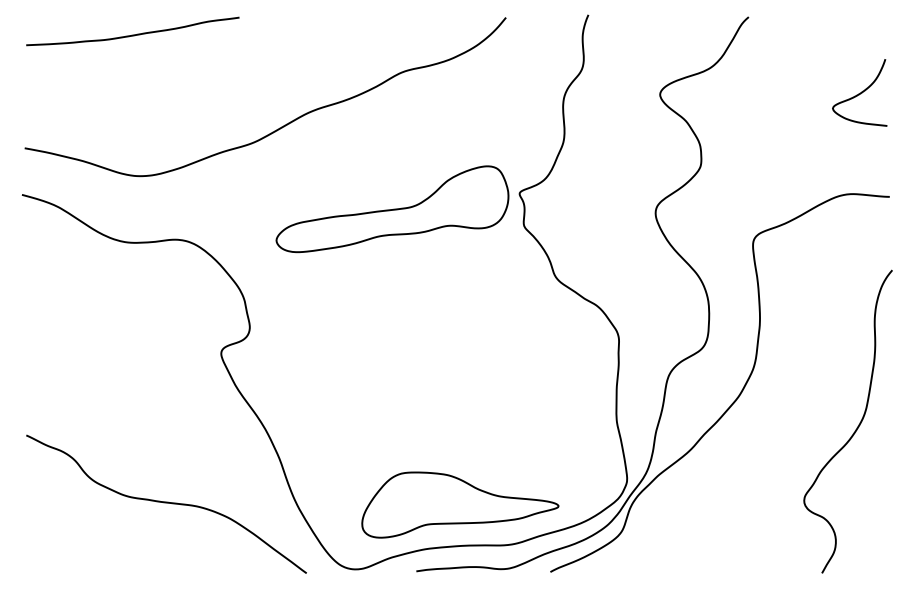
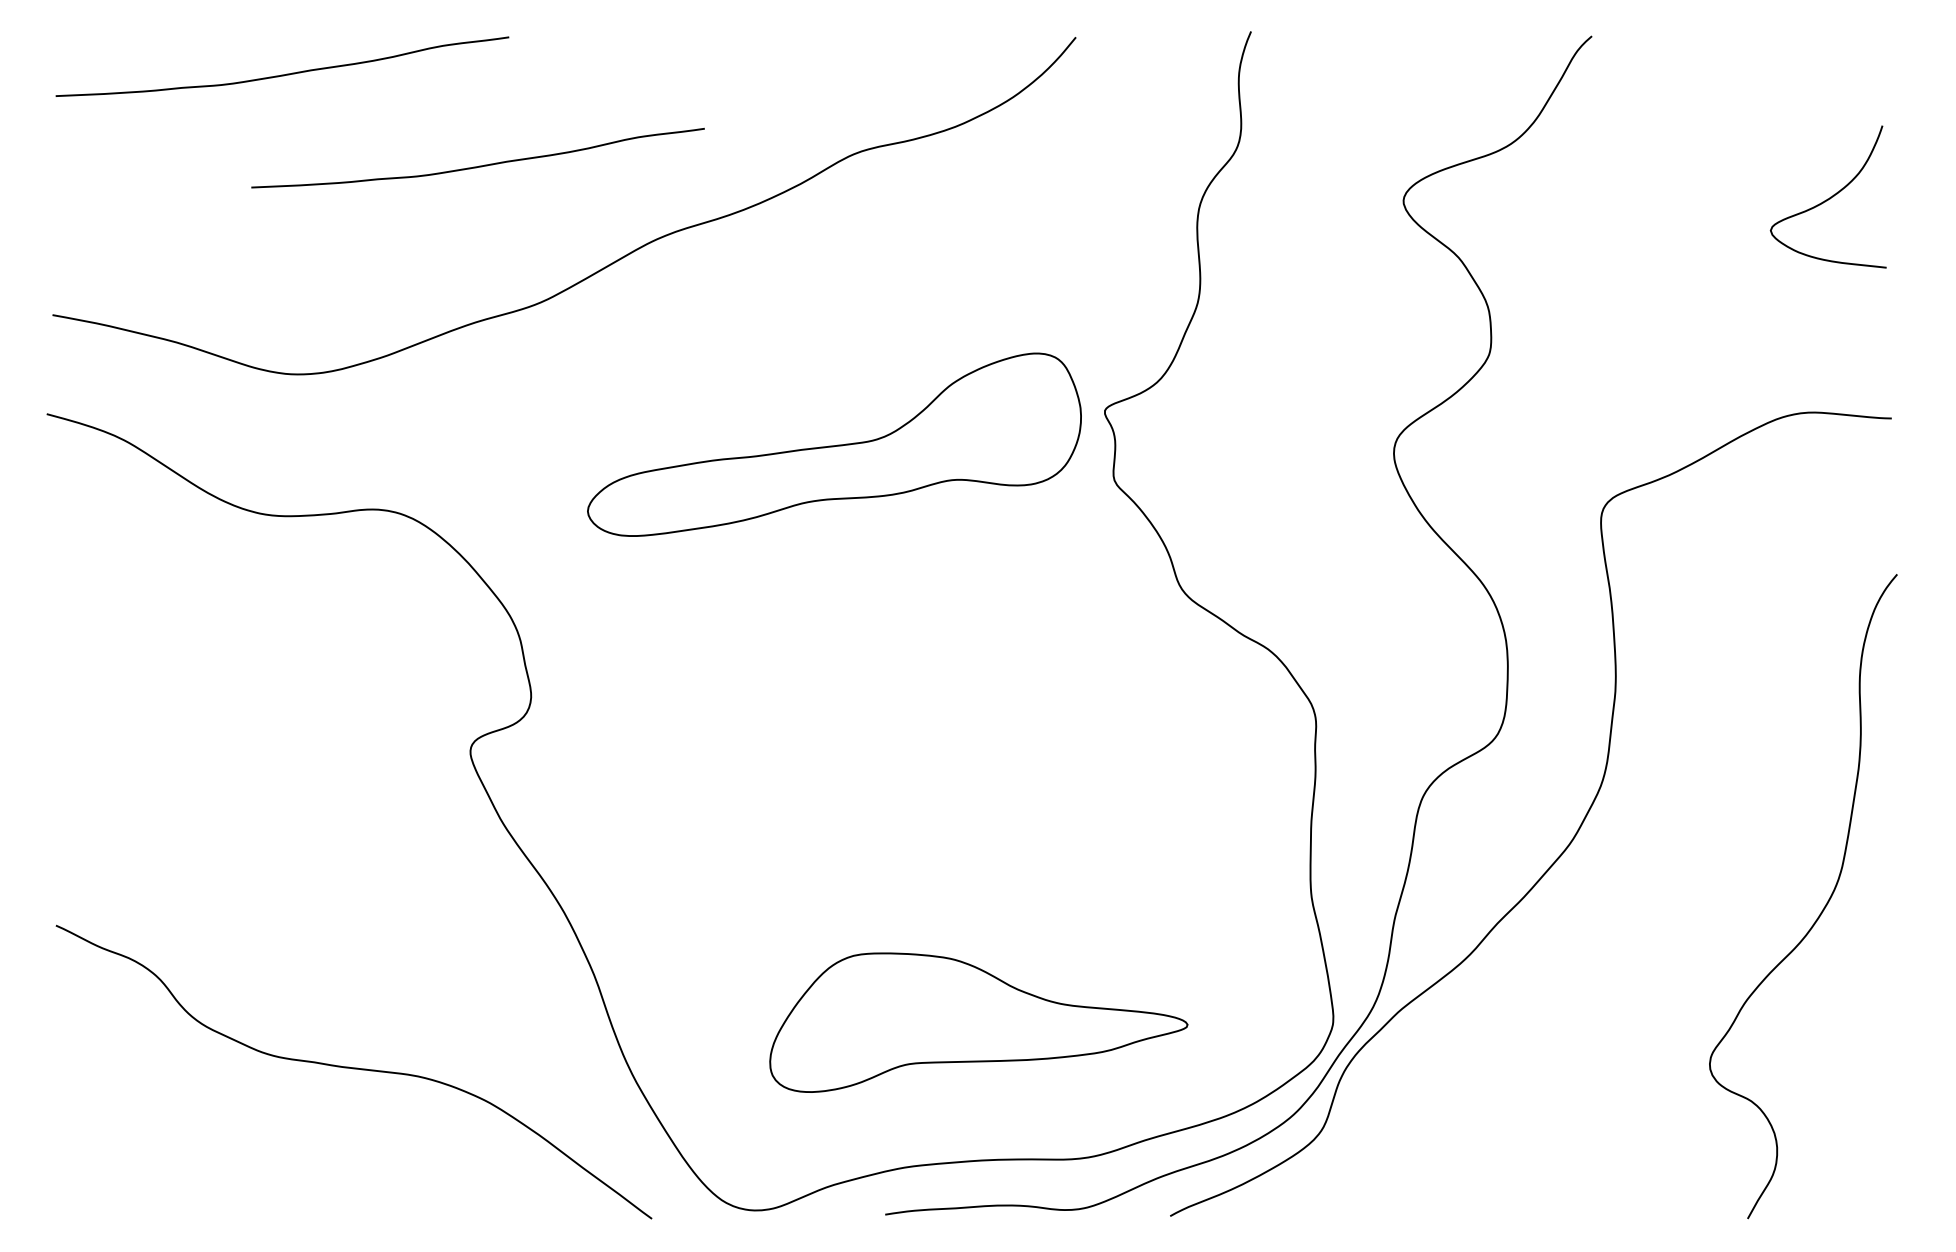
curve: (224, 77) -> (477, 164), added
part: (460, 504) -> (979, 1021), moved

